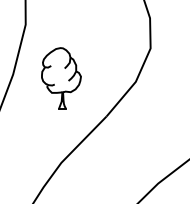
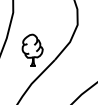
part: (61, 76) -> (32, 49), moved

